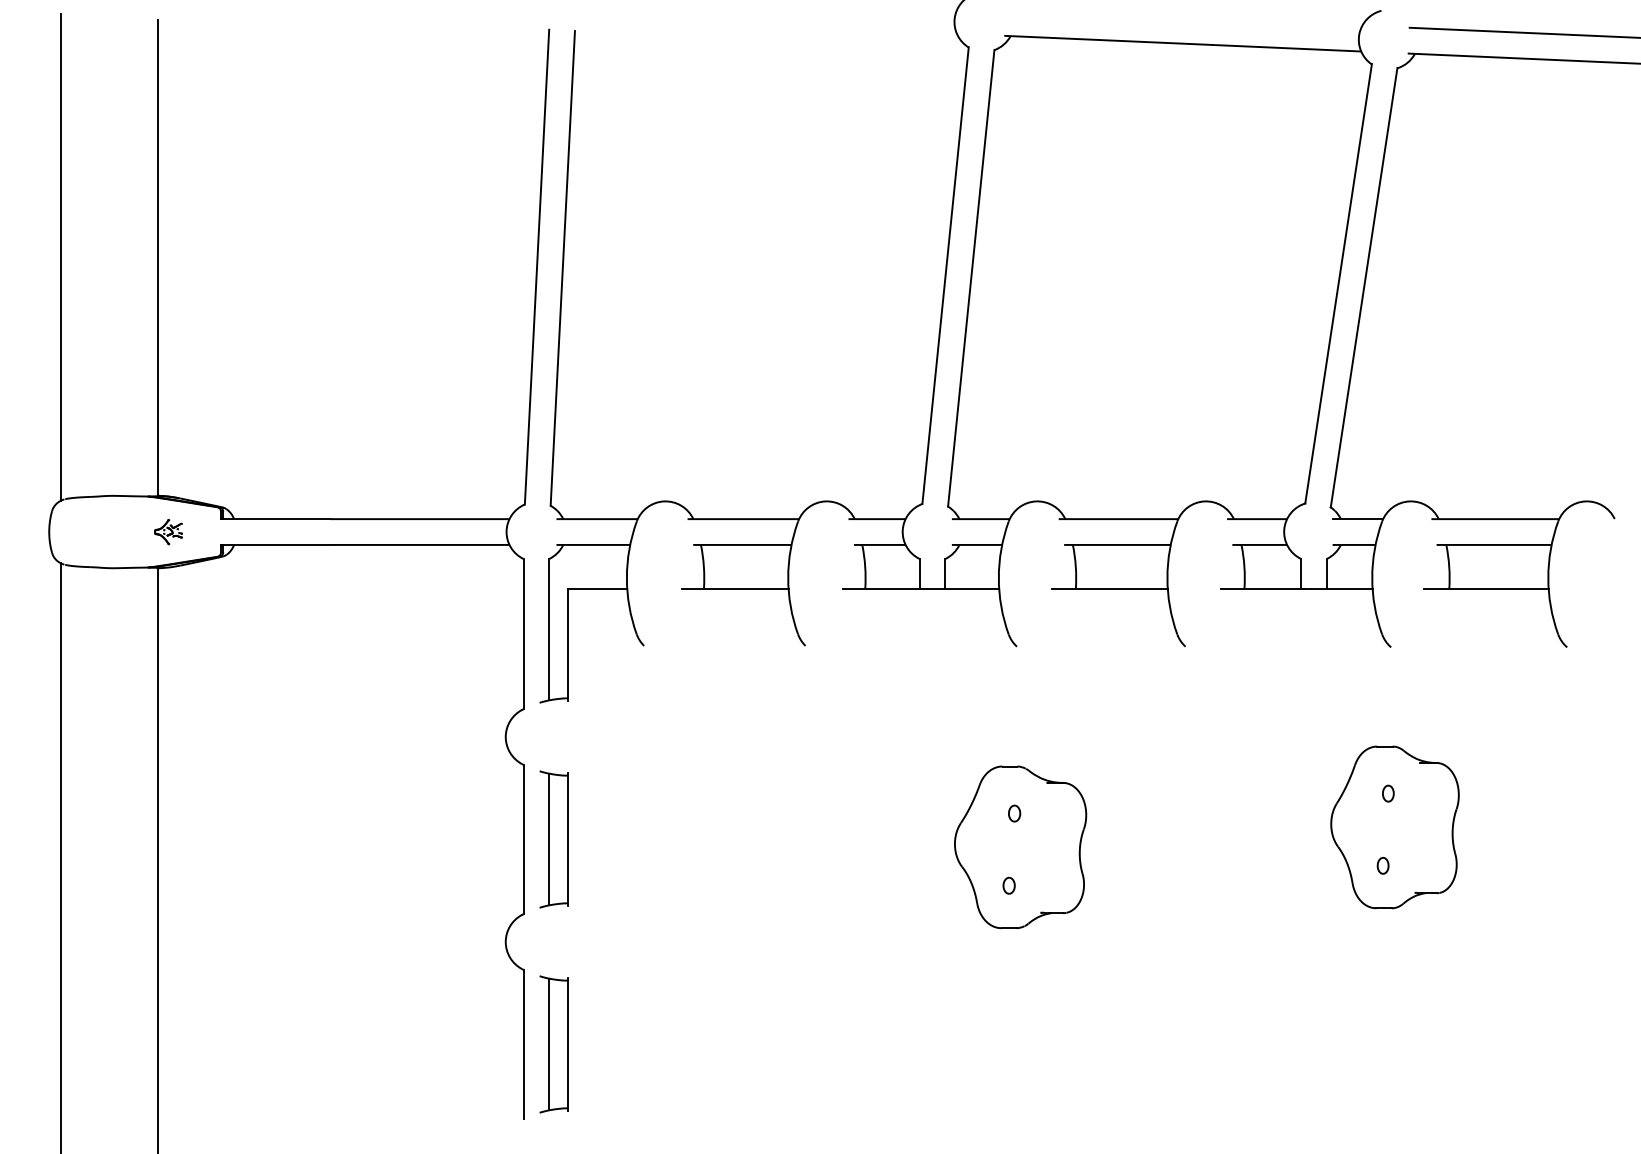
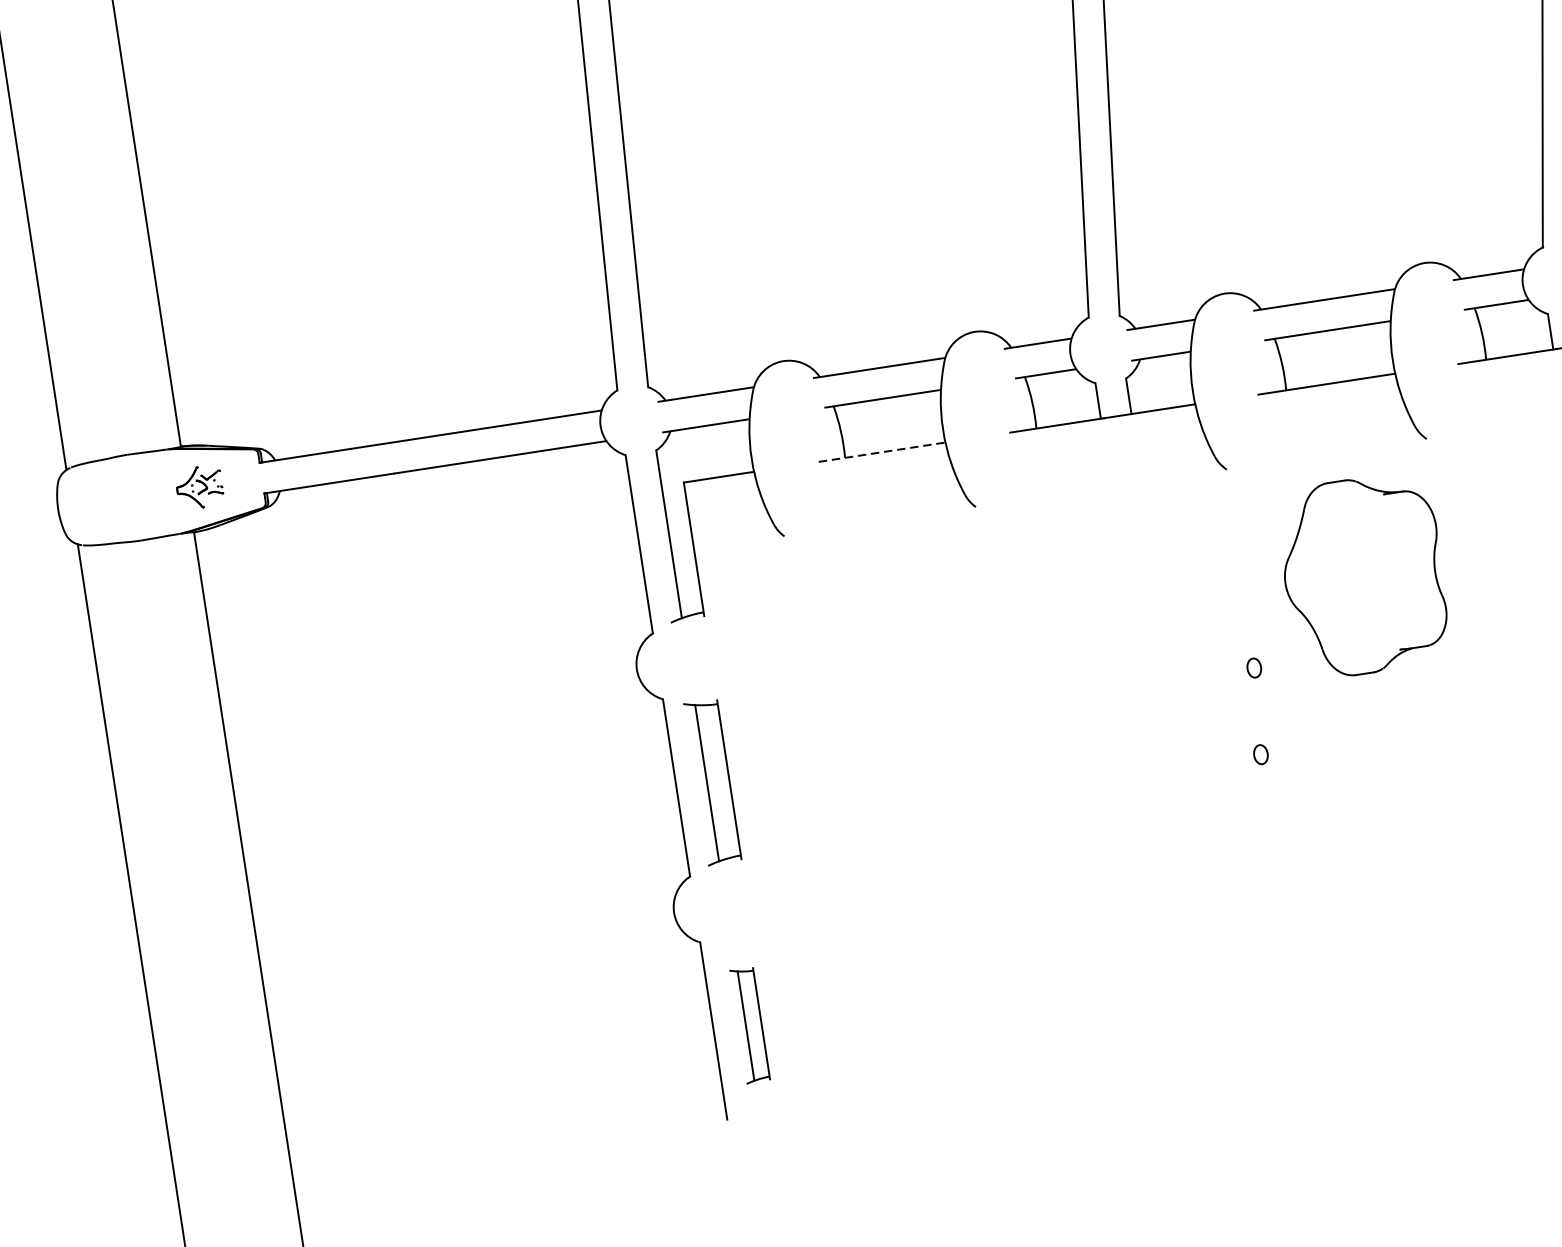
part: (168, 532) -> (199, 488), size x1.4
line: (735, 588) -> (882, 451), solid -> dashed
part: (1020, 846) -> (1363, 574), moved
part: (553, 1044) -> (749, 1025), size x0.7

